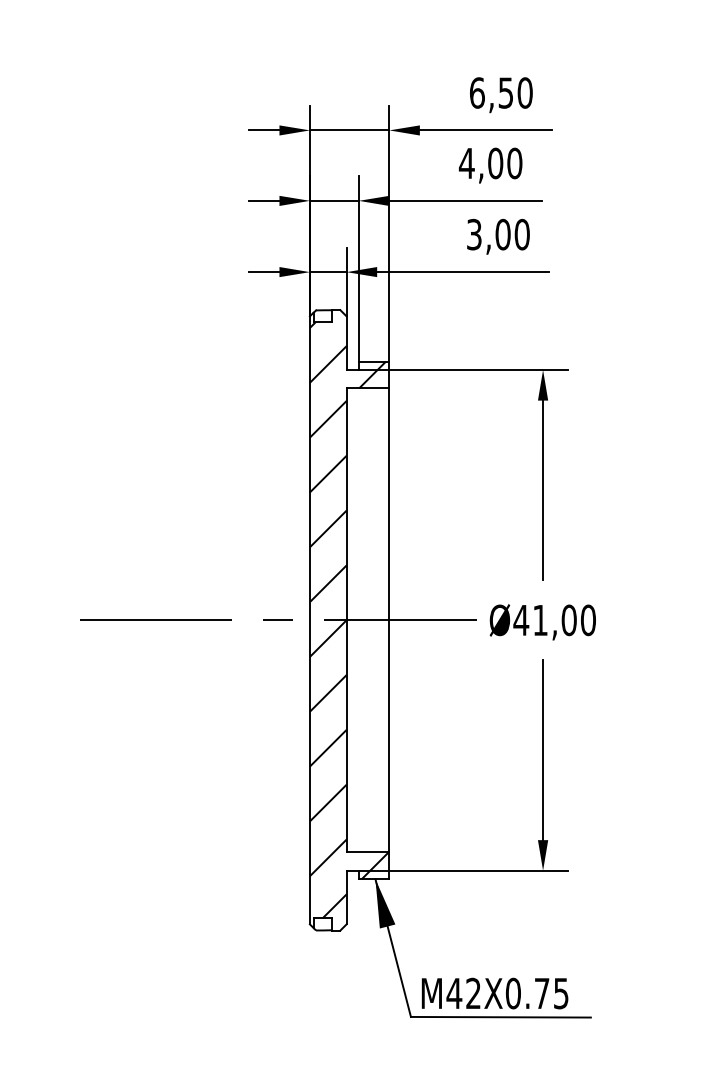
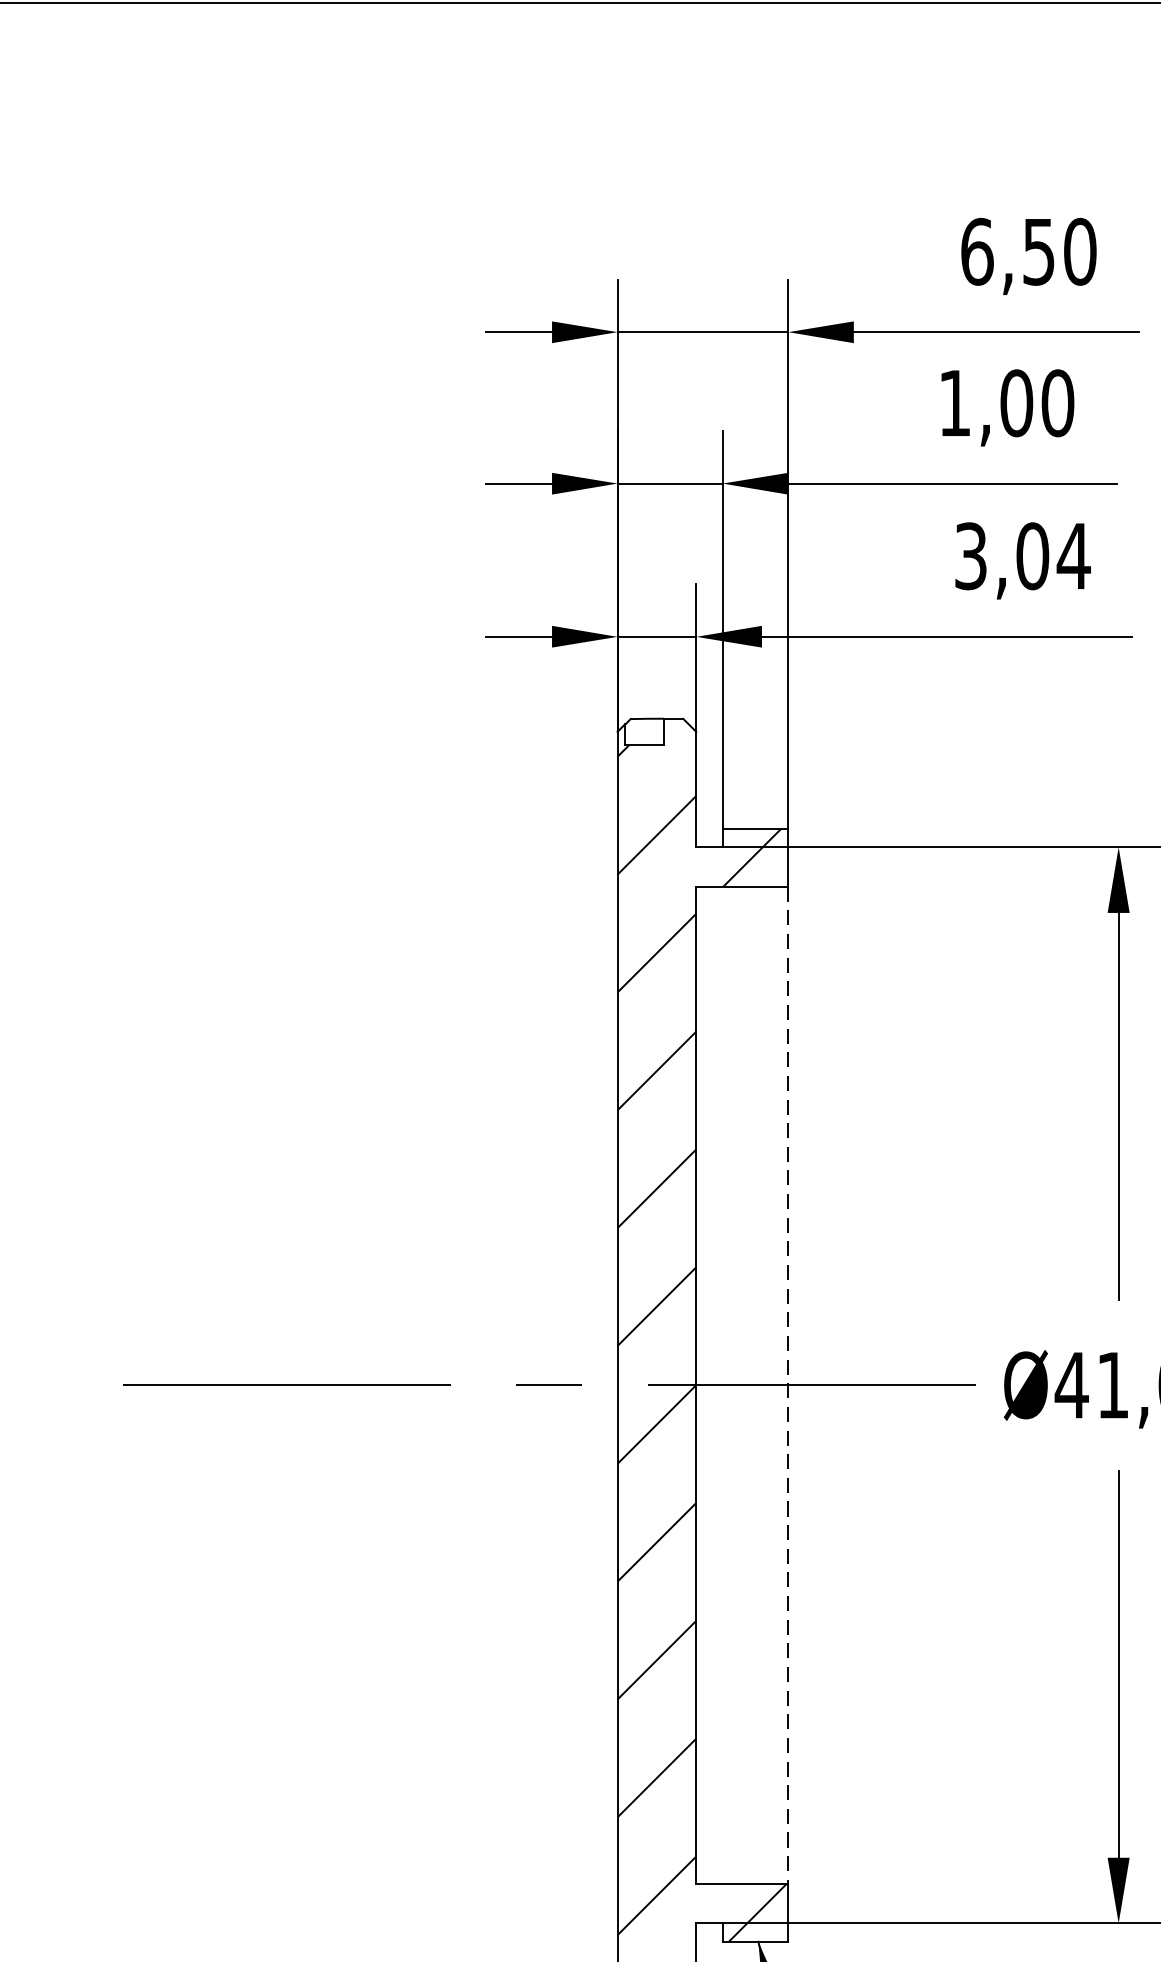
text: (466, 163) -> (954, 403), 4,00 -> 1,00
text: (522, 234) -> (1074, 555), 3,00 -> 3,04
line: (389, 620) -> (788, 1385), solid -> dashed

